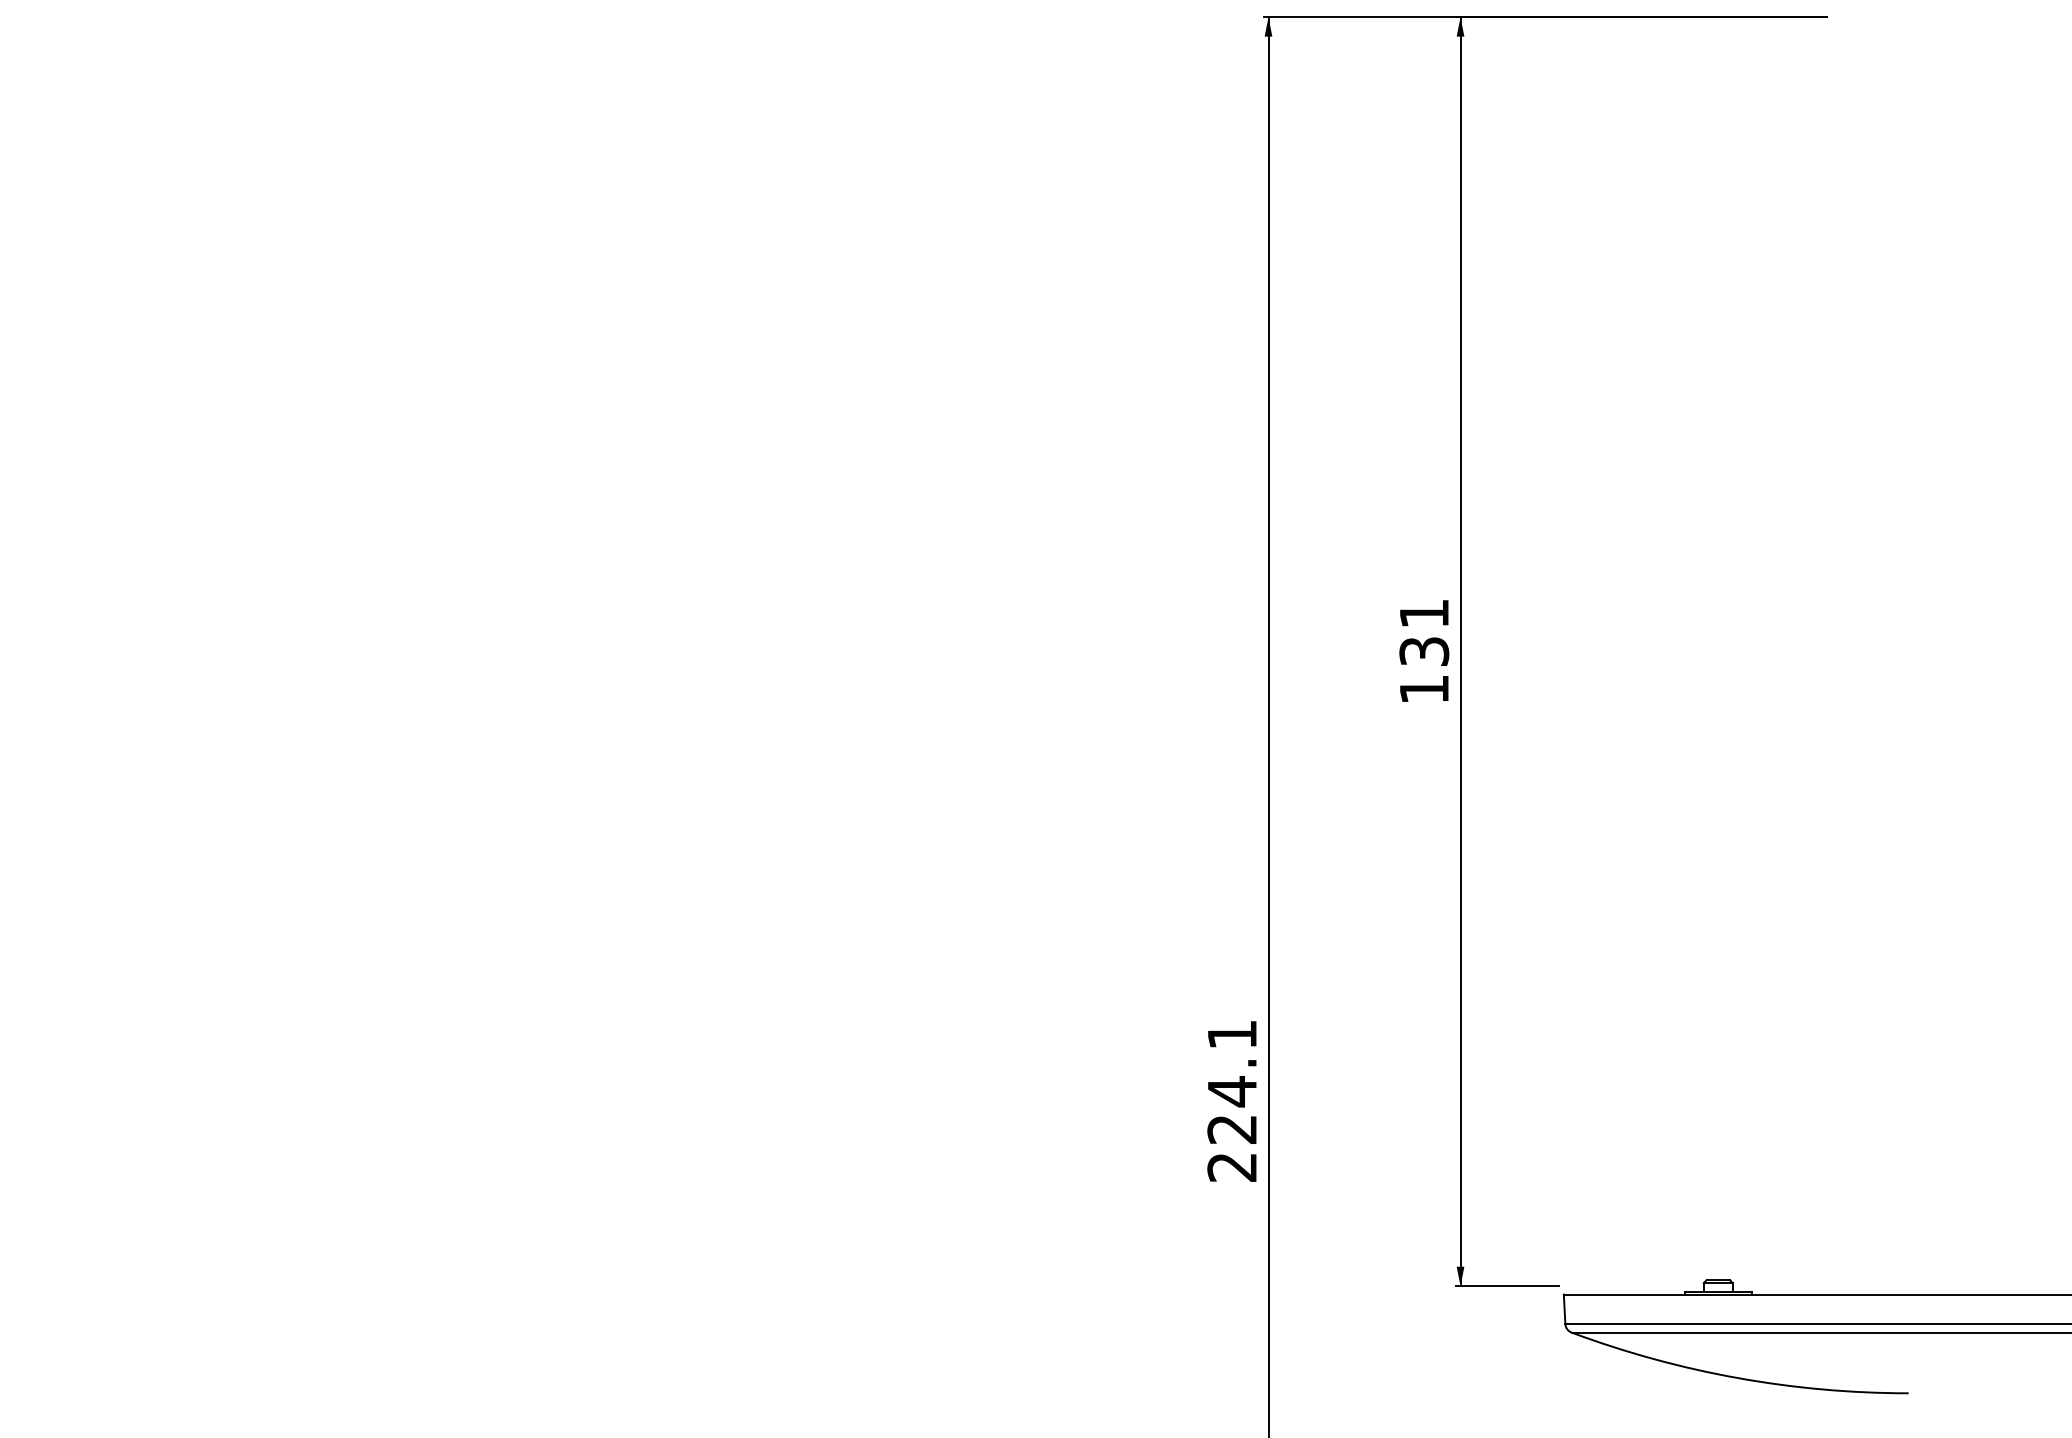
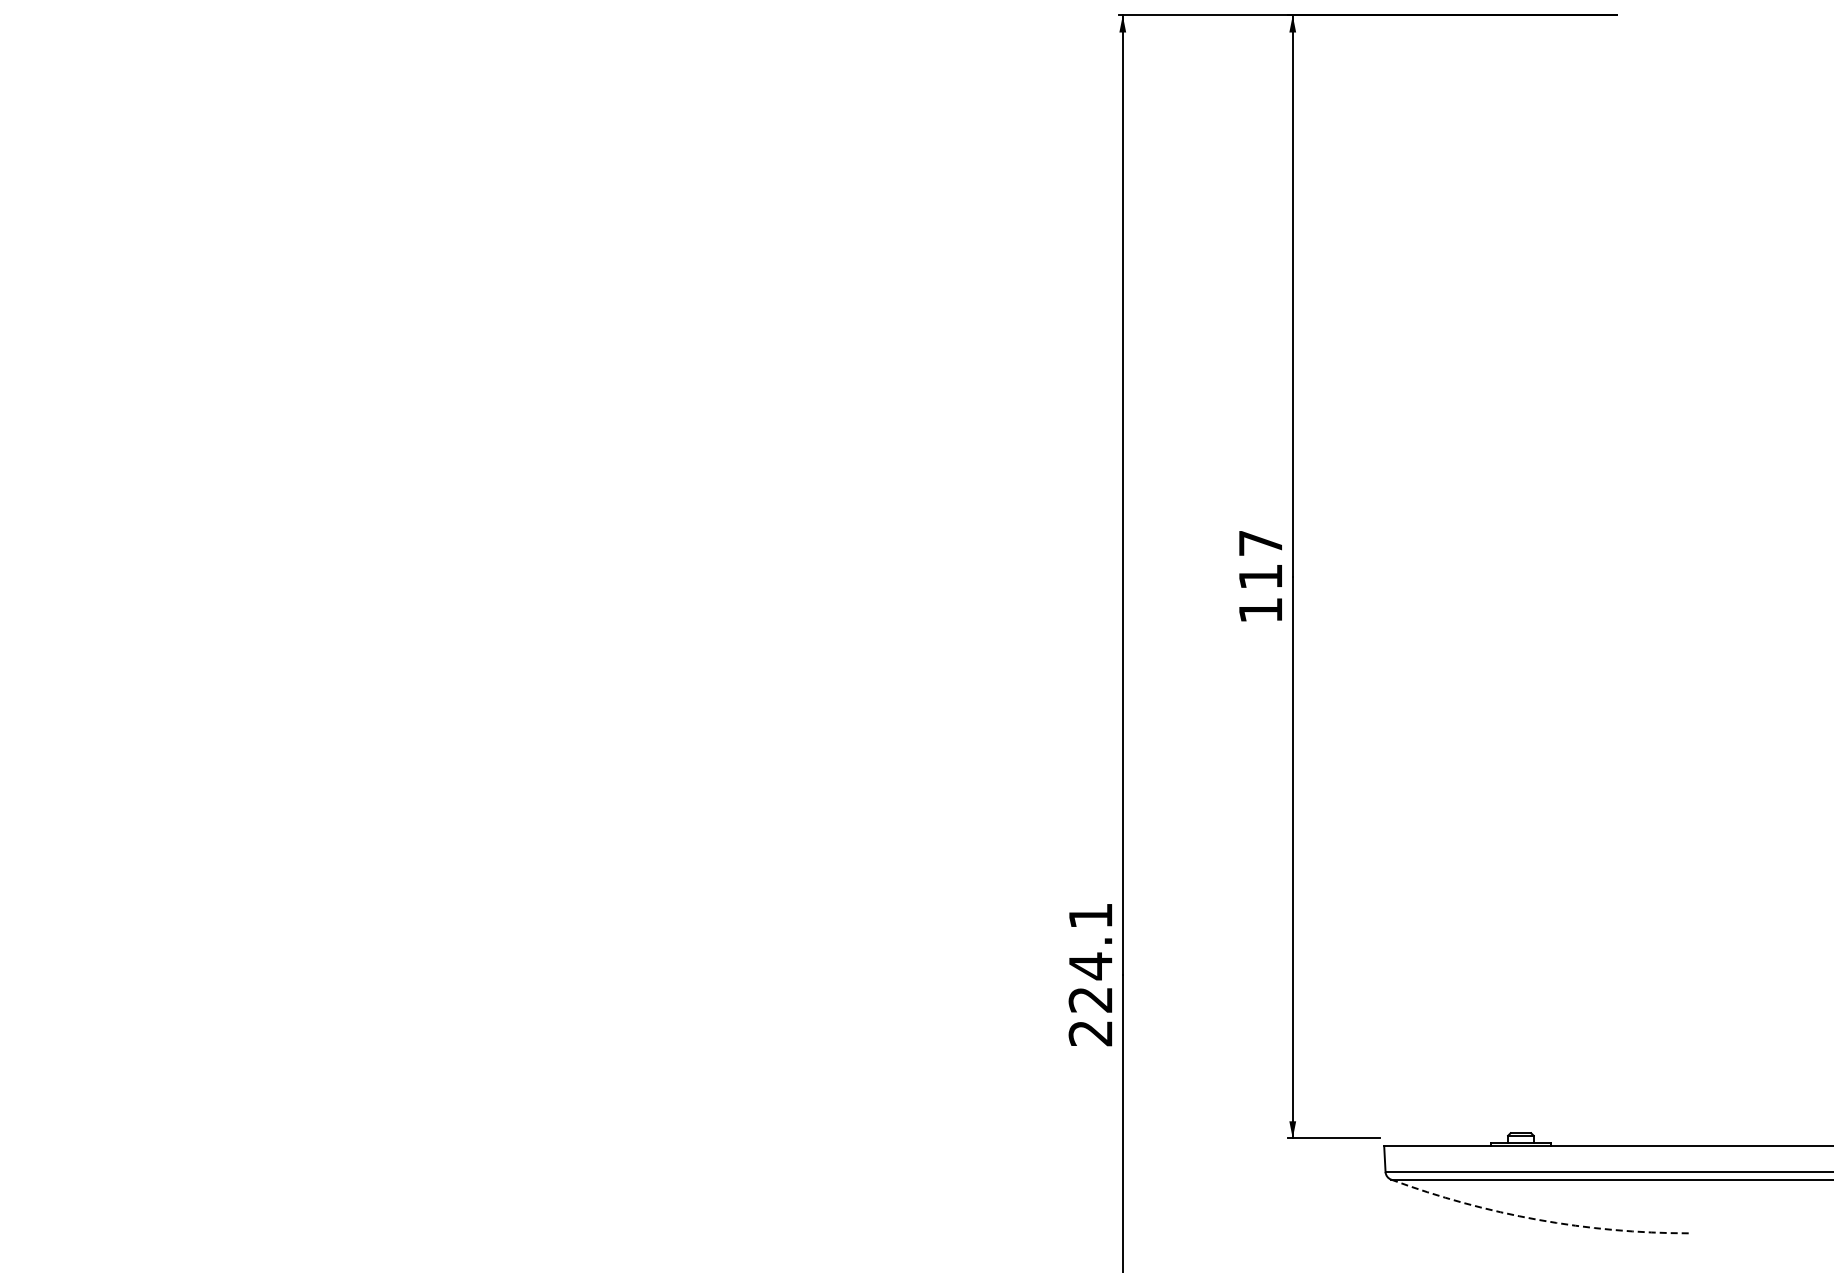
text: (1424, 633) -> (1260, 560), 131 -> 117
arc: (1737, 1377) -> (1537, 1219), solid -> dashed

